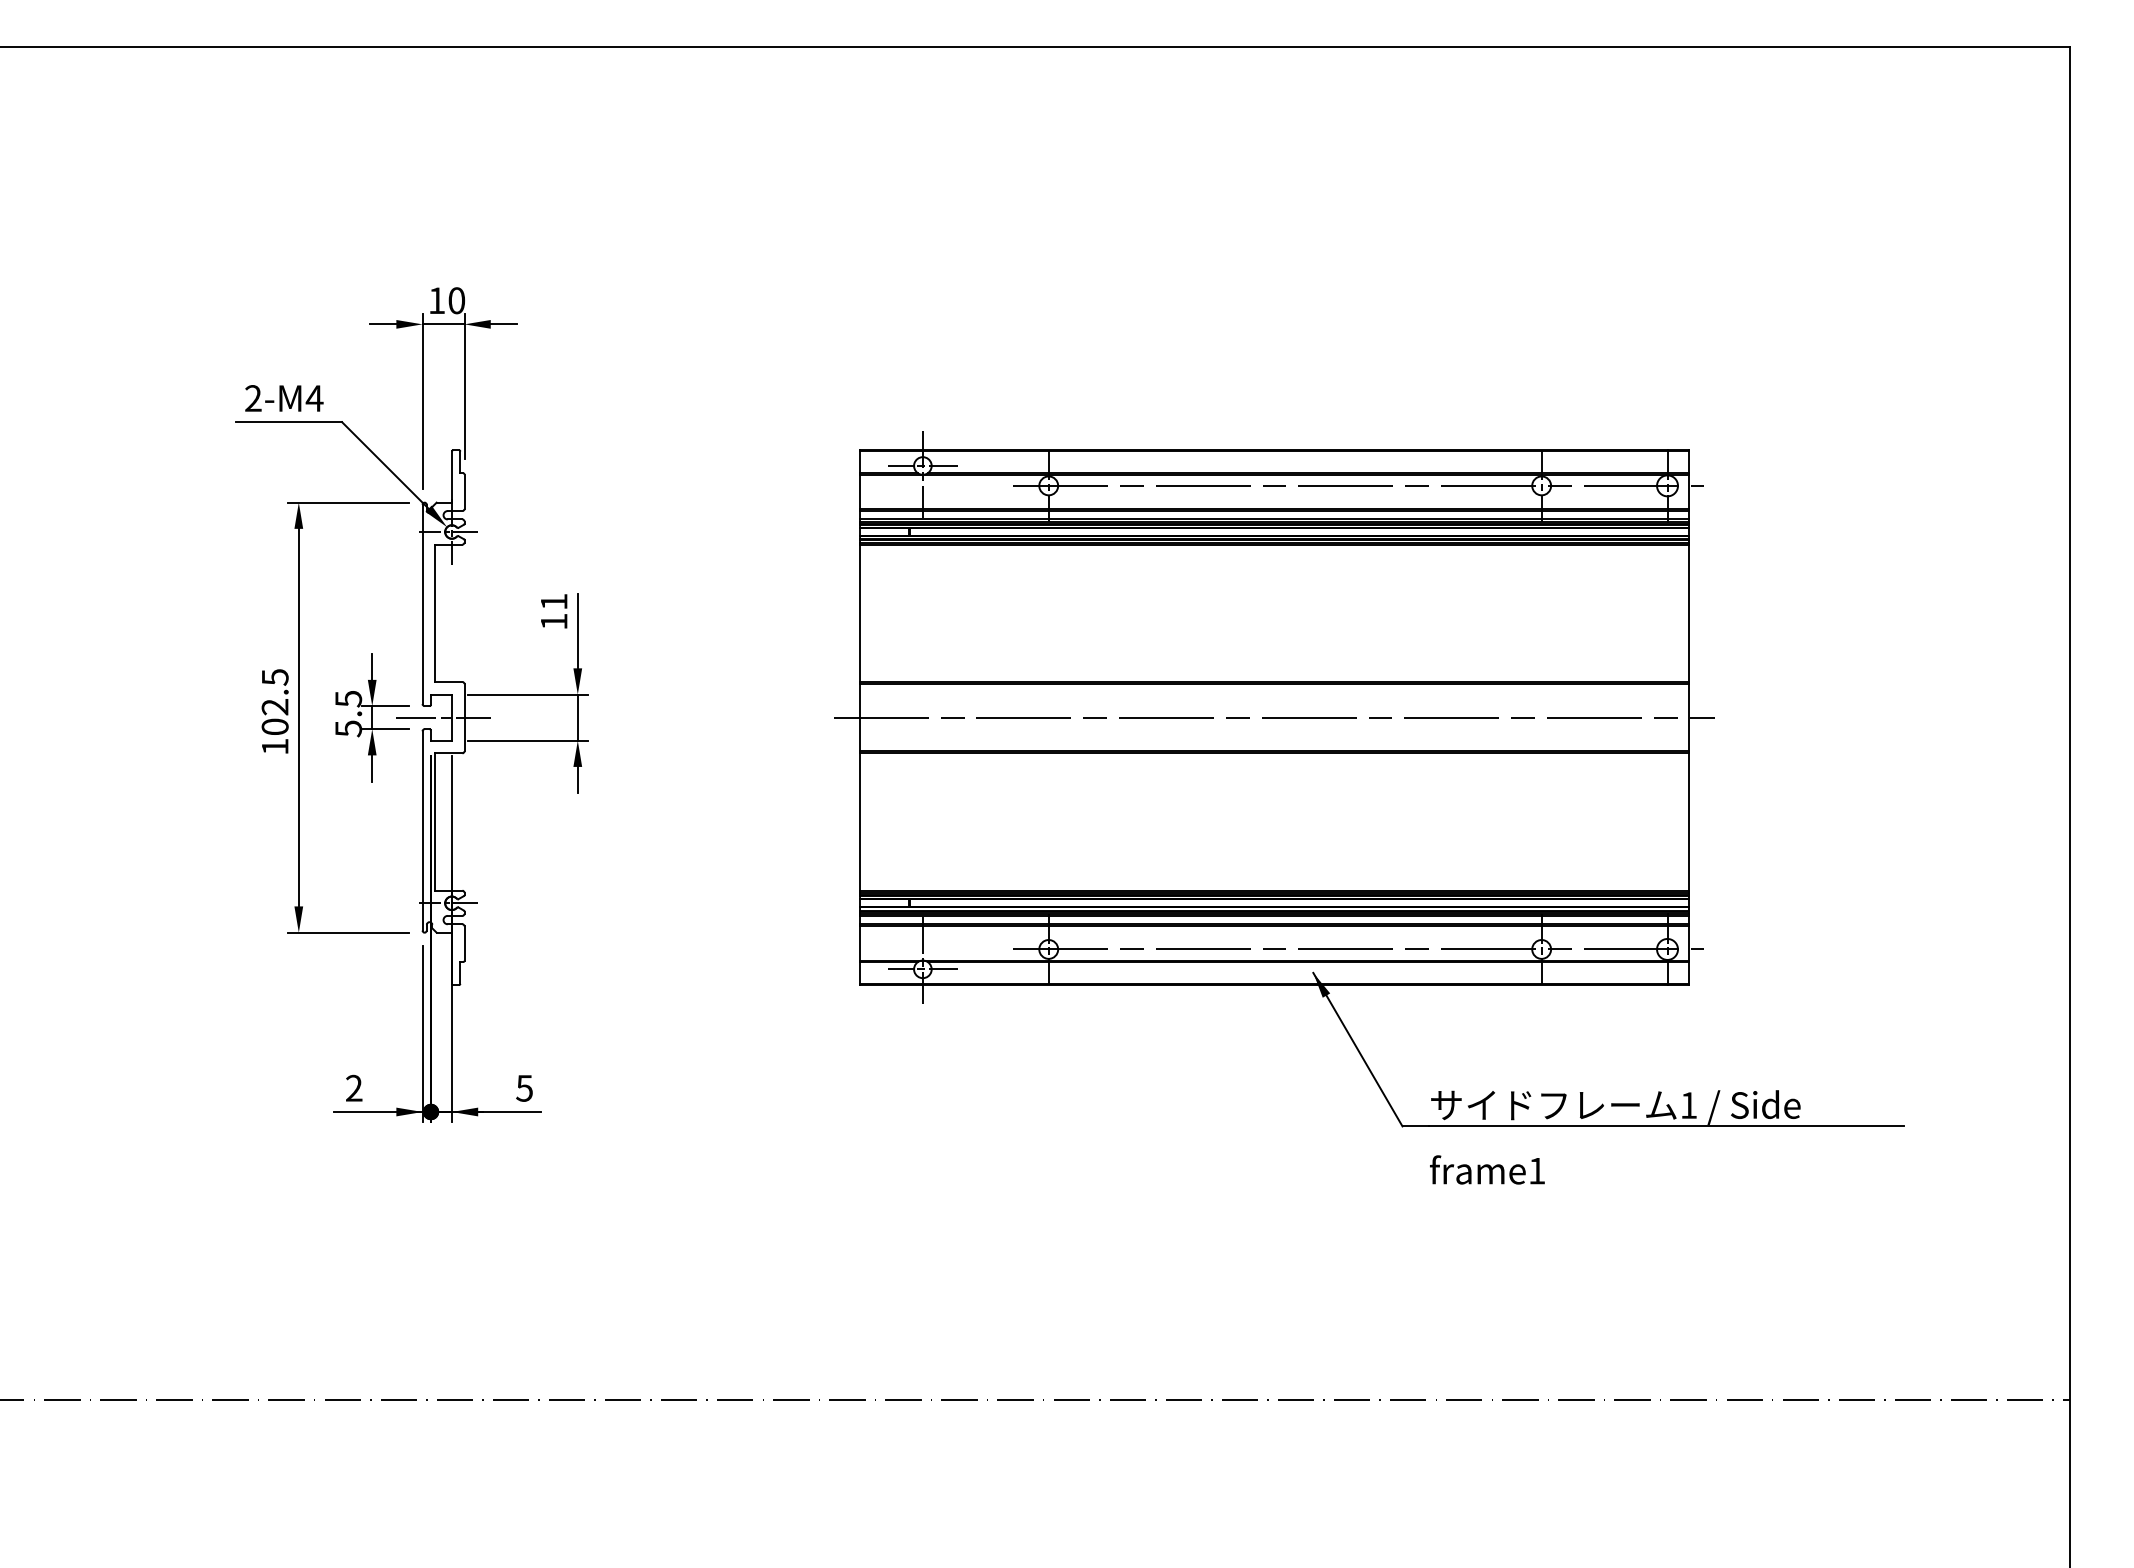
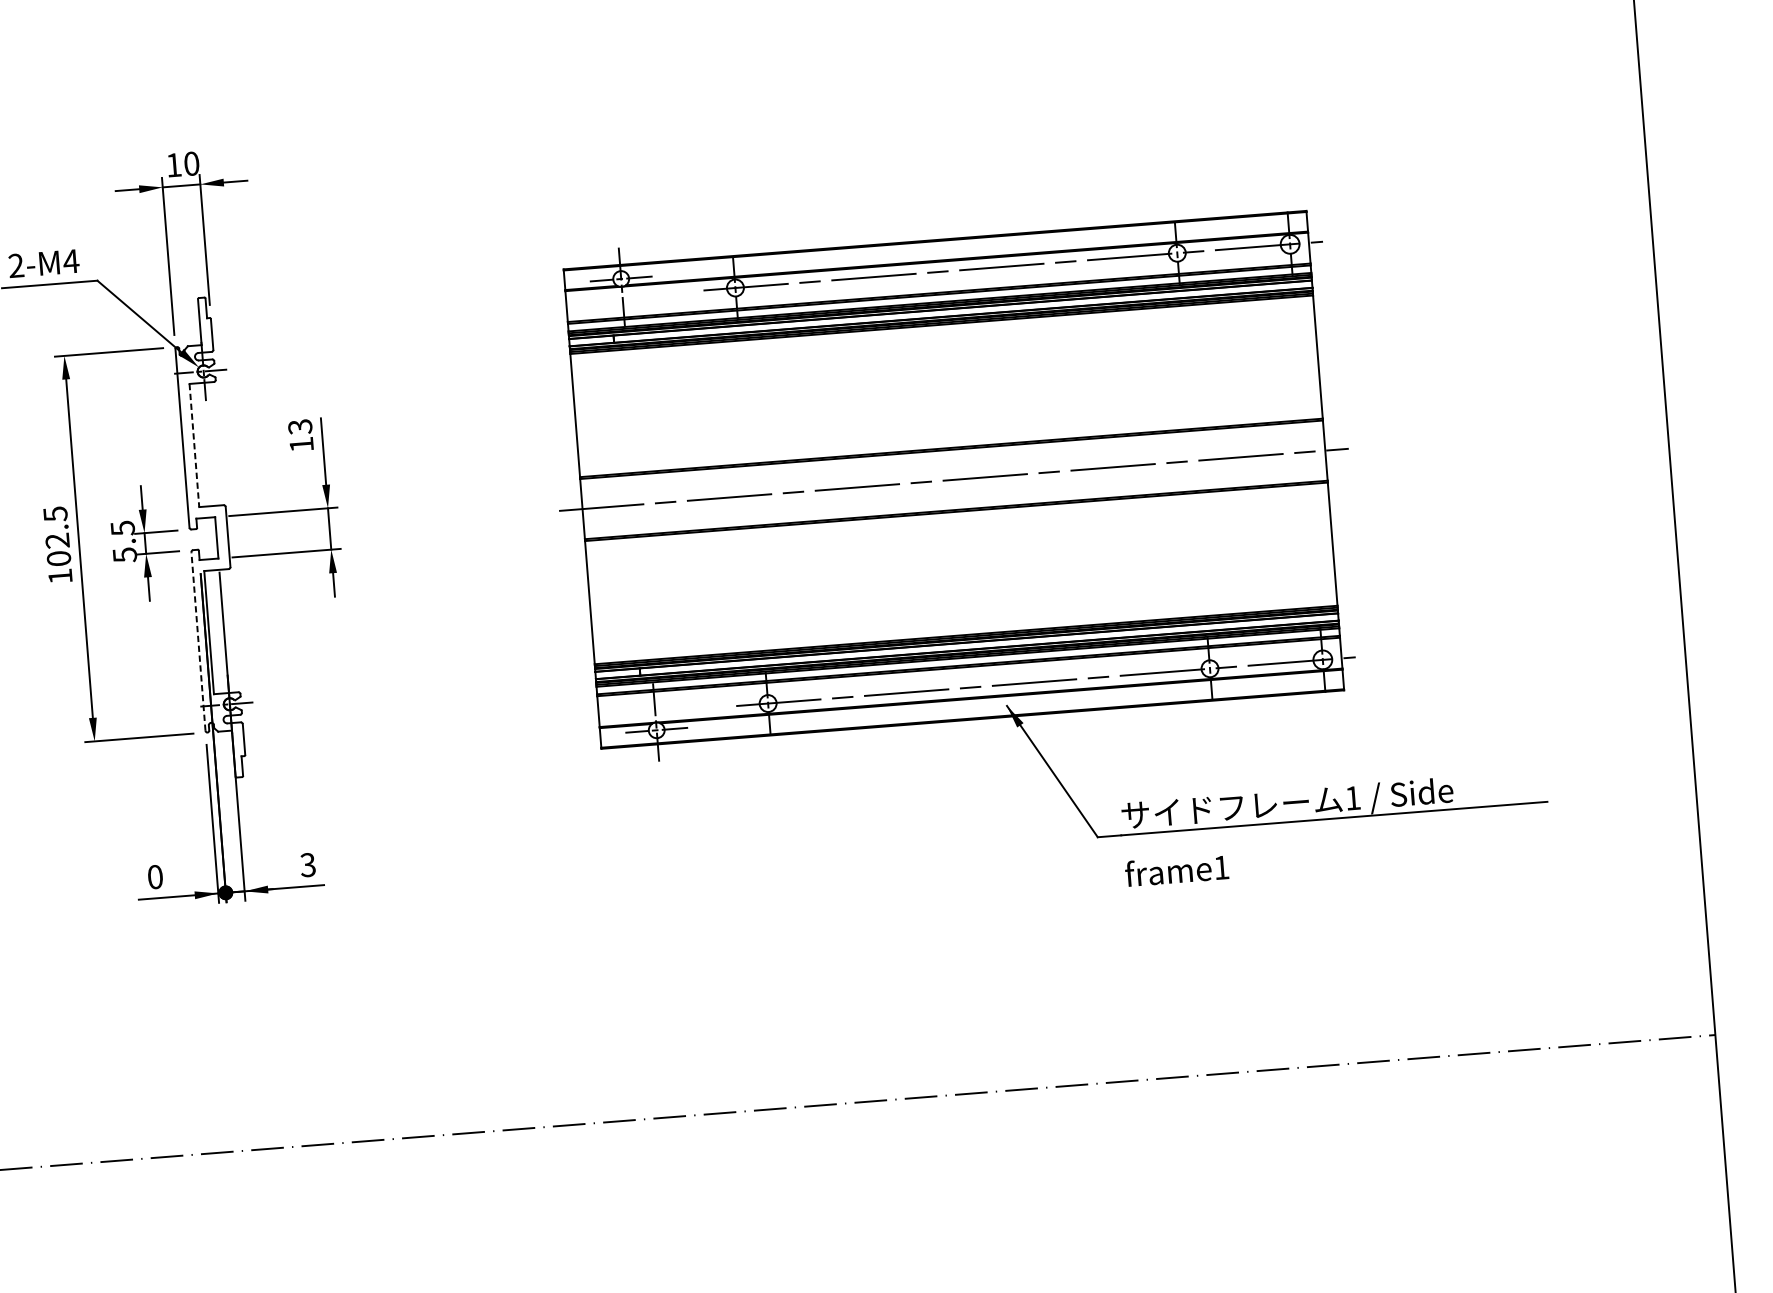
text: (553, 602) -> (299, 427), 11 -> 13
line: (435, 613) -> (194, 445), solid -> dashed
line: (443, 717) -> (209, 538), removed
line: (422, 830) -> (198, 641), solid -> dashed
text: (354, 1087) -> (155, 876), 2 -> 0
text: (524, 1087) -> (307, 864), 5 -> 3

